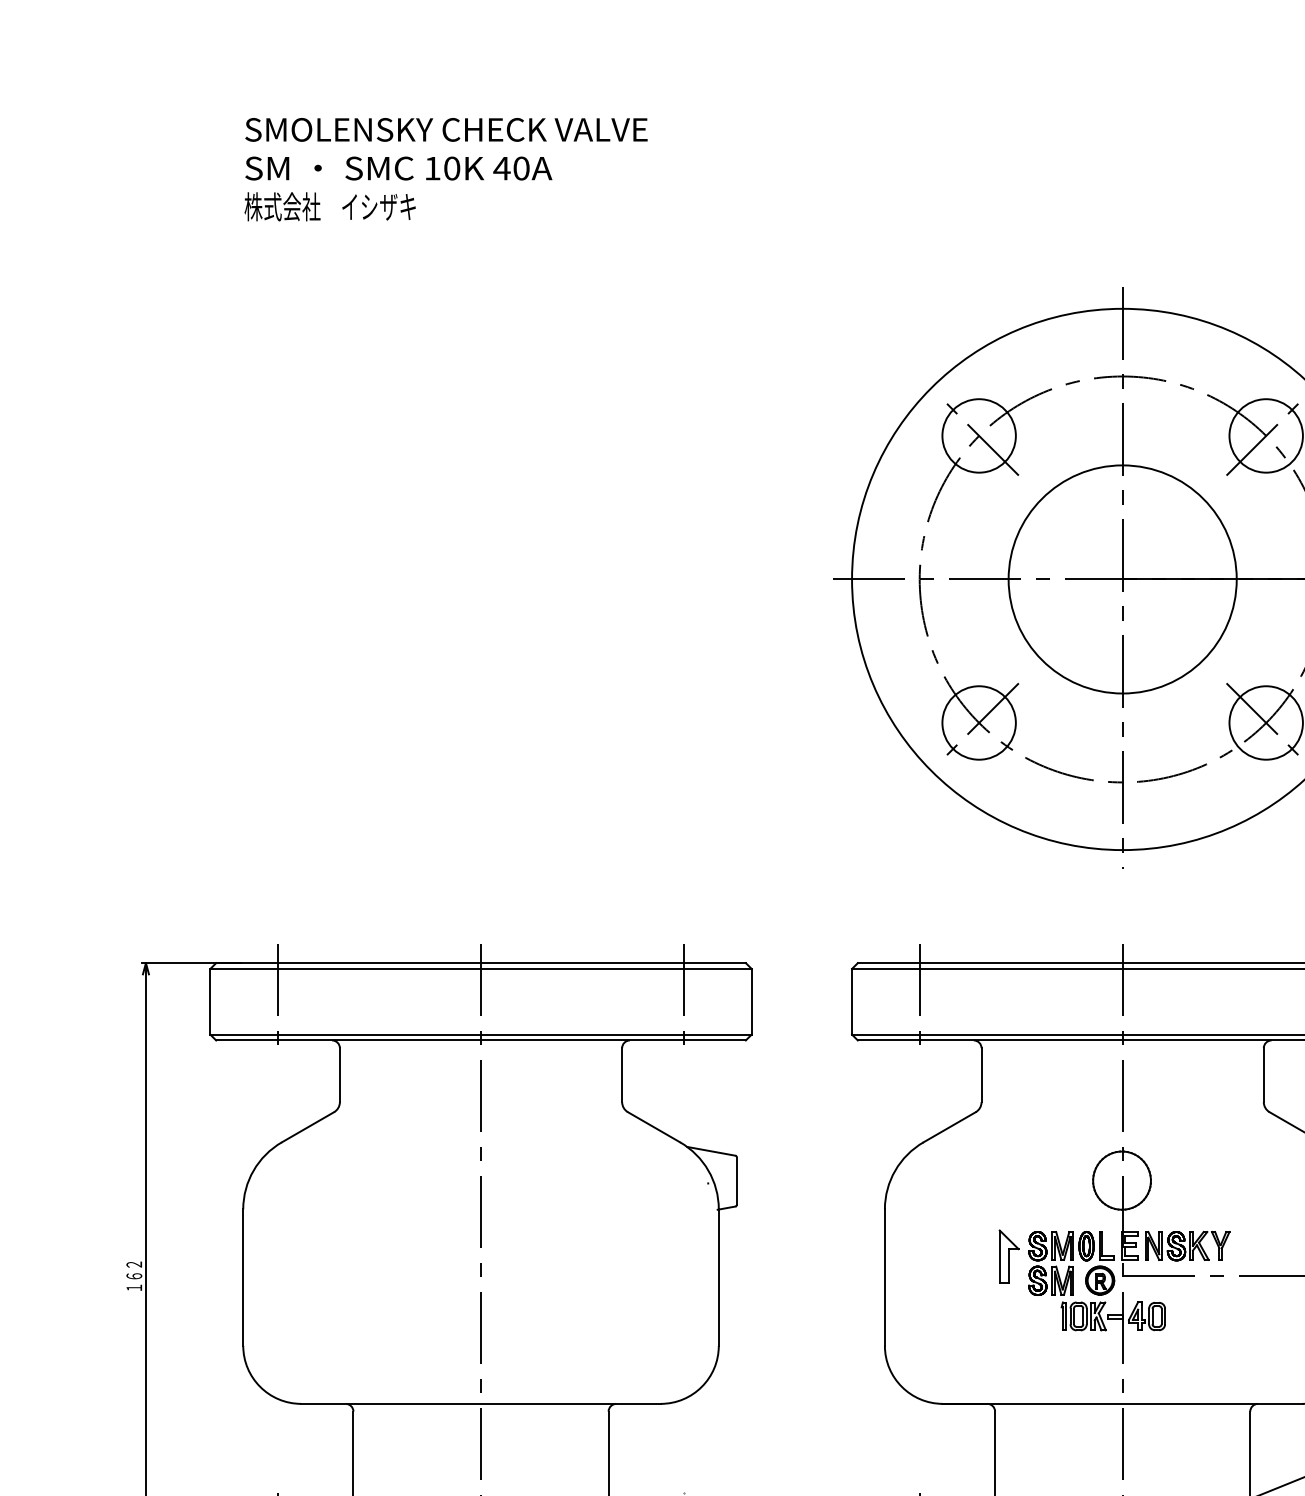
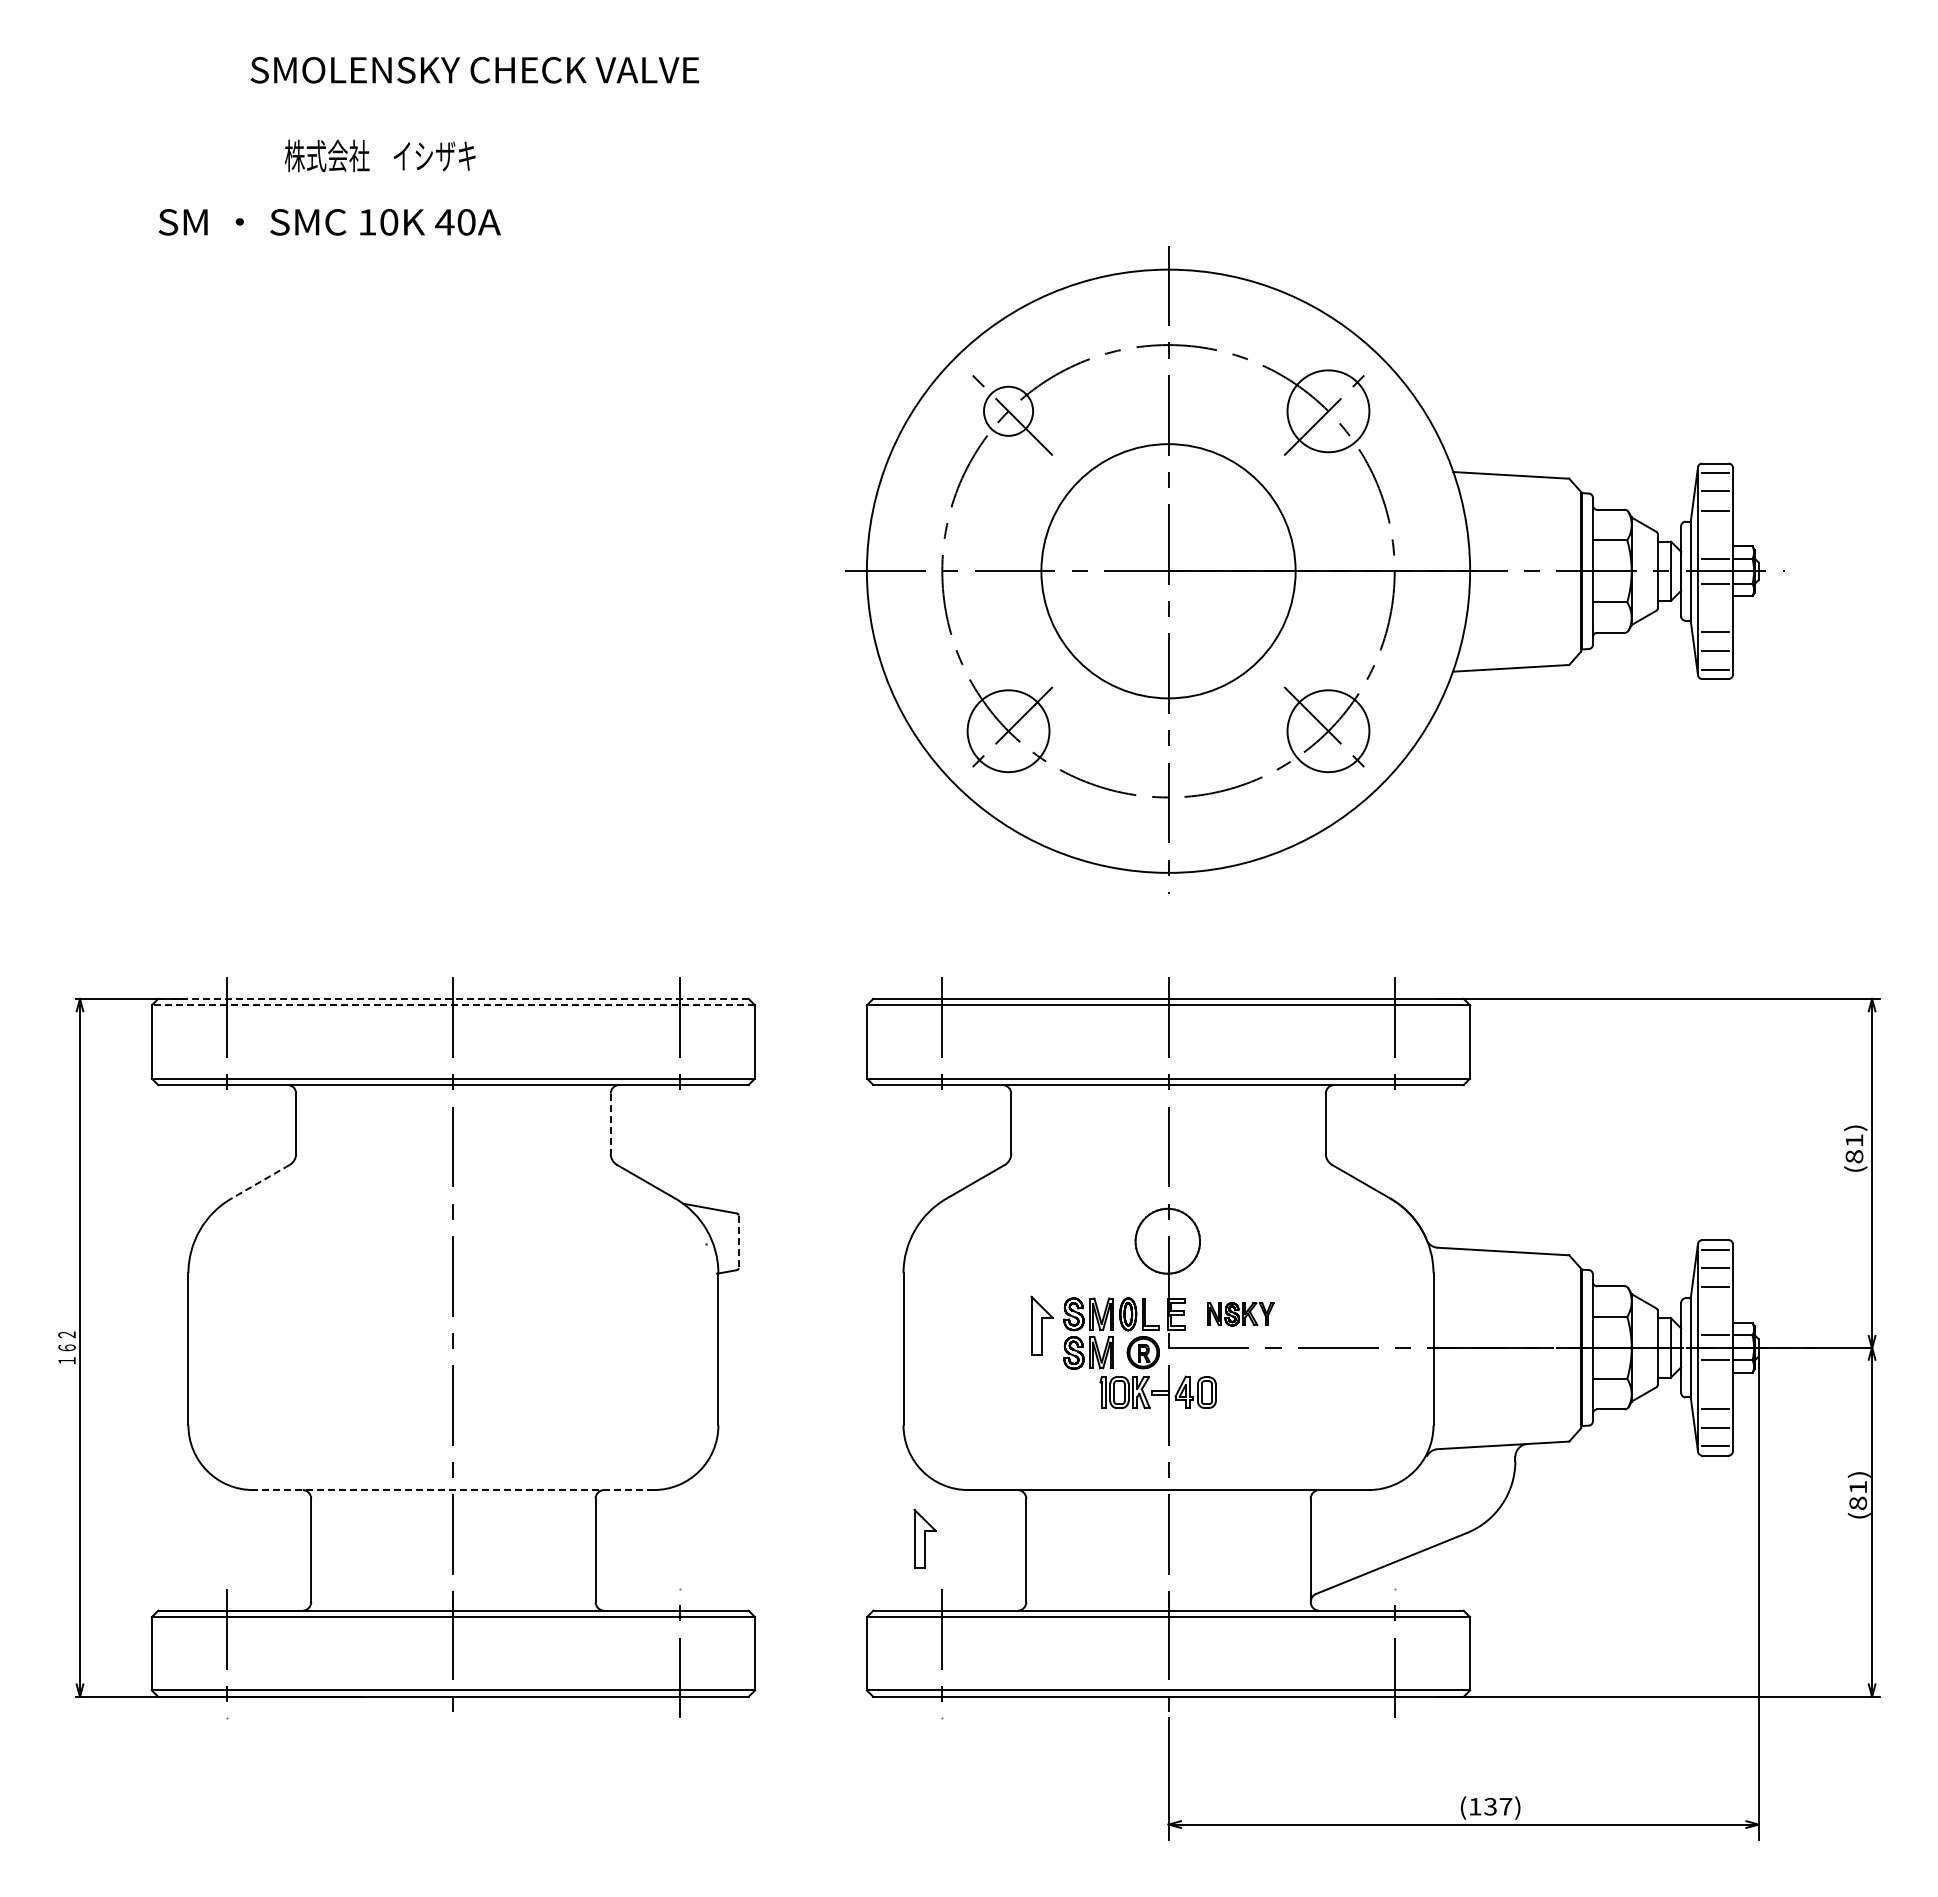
text: (446, 130) -> (474, 70), moved
text: (398, 168) -> (329, 222), moved
text: (330, 206) -> (380, 155), moved
circle: (979, 436) -> (1008, 411), size x0.6
line: (480, 962) -> (452, 998), solid -> dashed
line: (481, 969) -> (453, 1005), solid -> dashed
line: (621, 1075) -> (610, 1124), solid -> dashed
line: (307, 1127) -> (260, 1181), solid -> dashed
line: (736, 1181) -> (738, 1242), solid -> dashed
part: (1187, 1246) -> (1240, 1314), size x0.7
line: (480, 1404) -> (452, 1490), solid -> dashed
part: (903, 1447) -> (924, 1538), added

